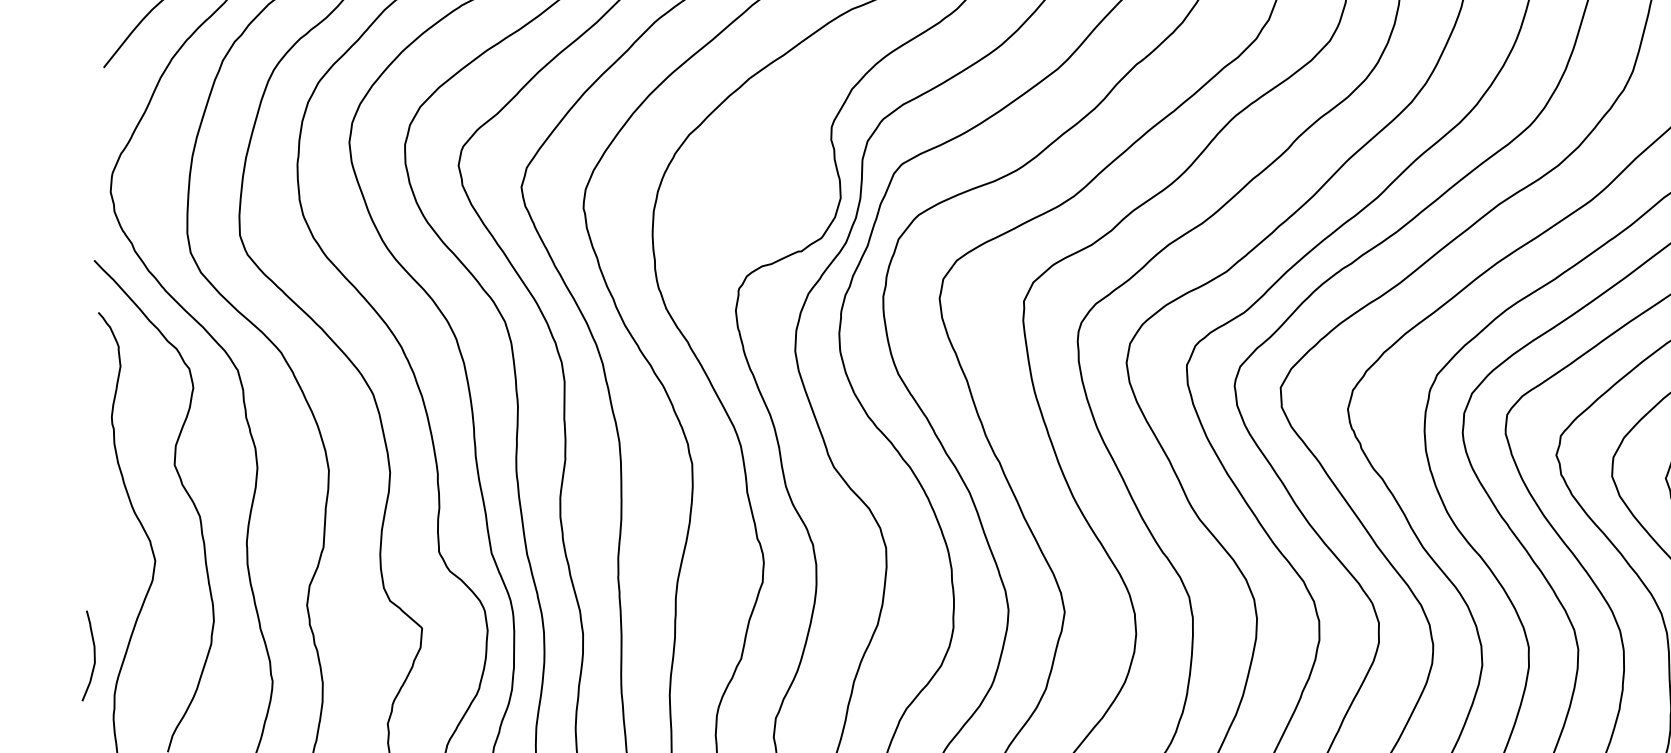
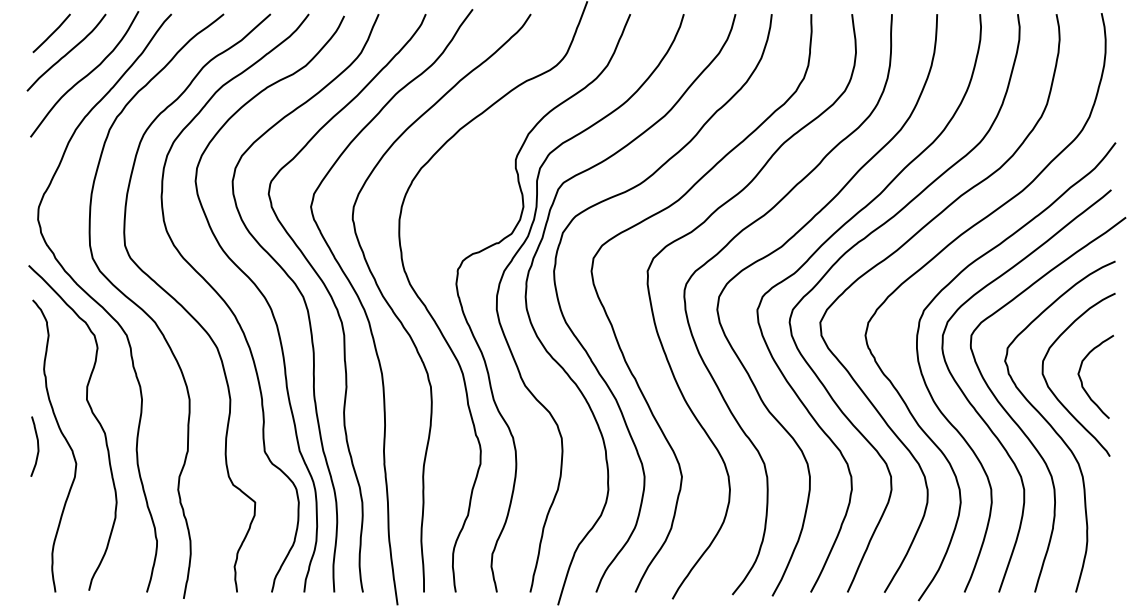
curve: (93, 656) -> (37, 446), moved

